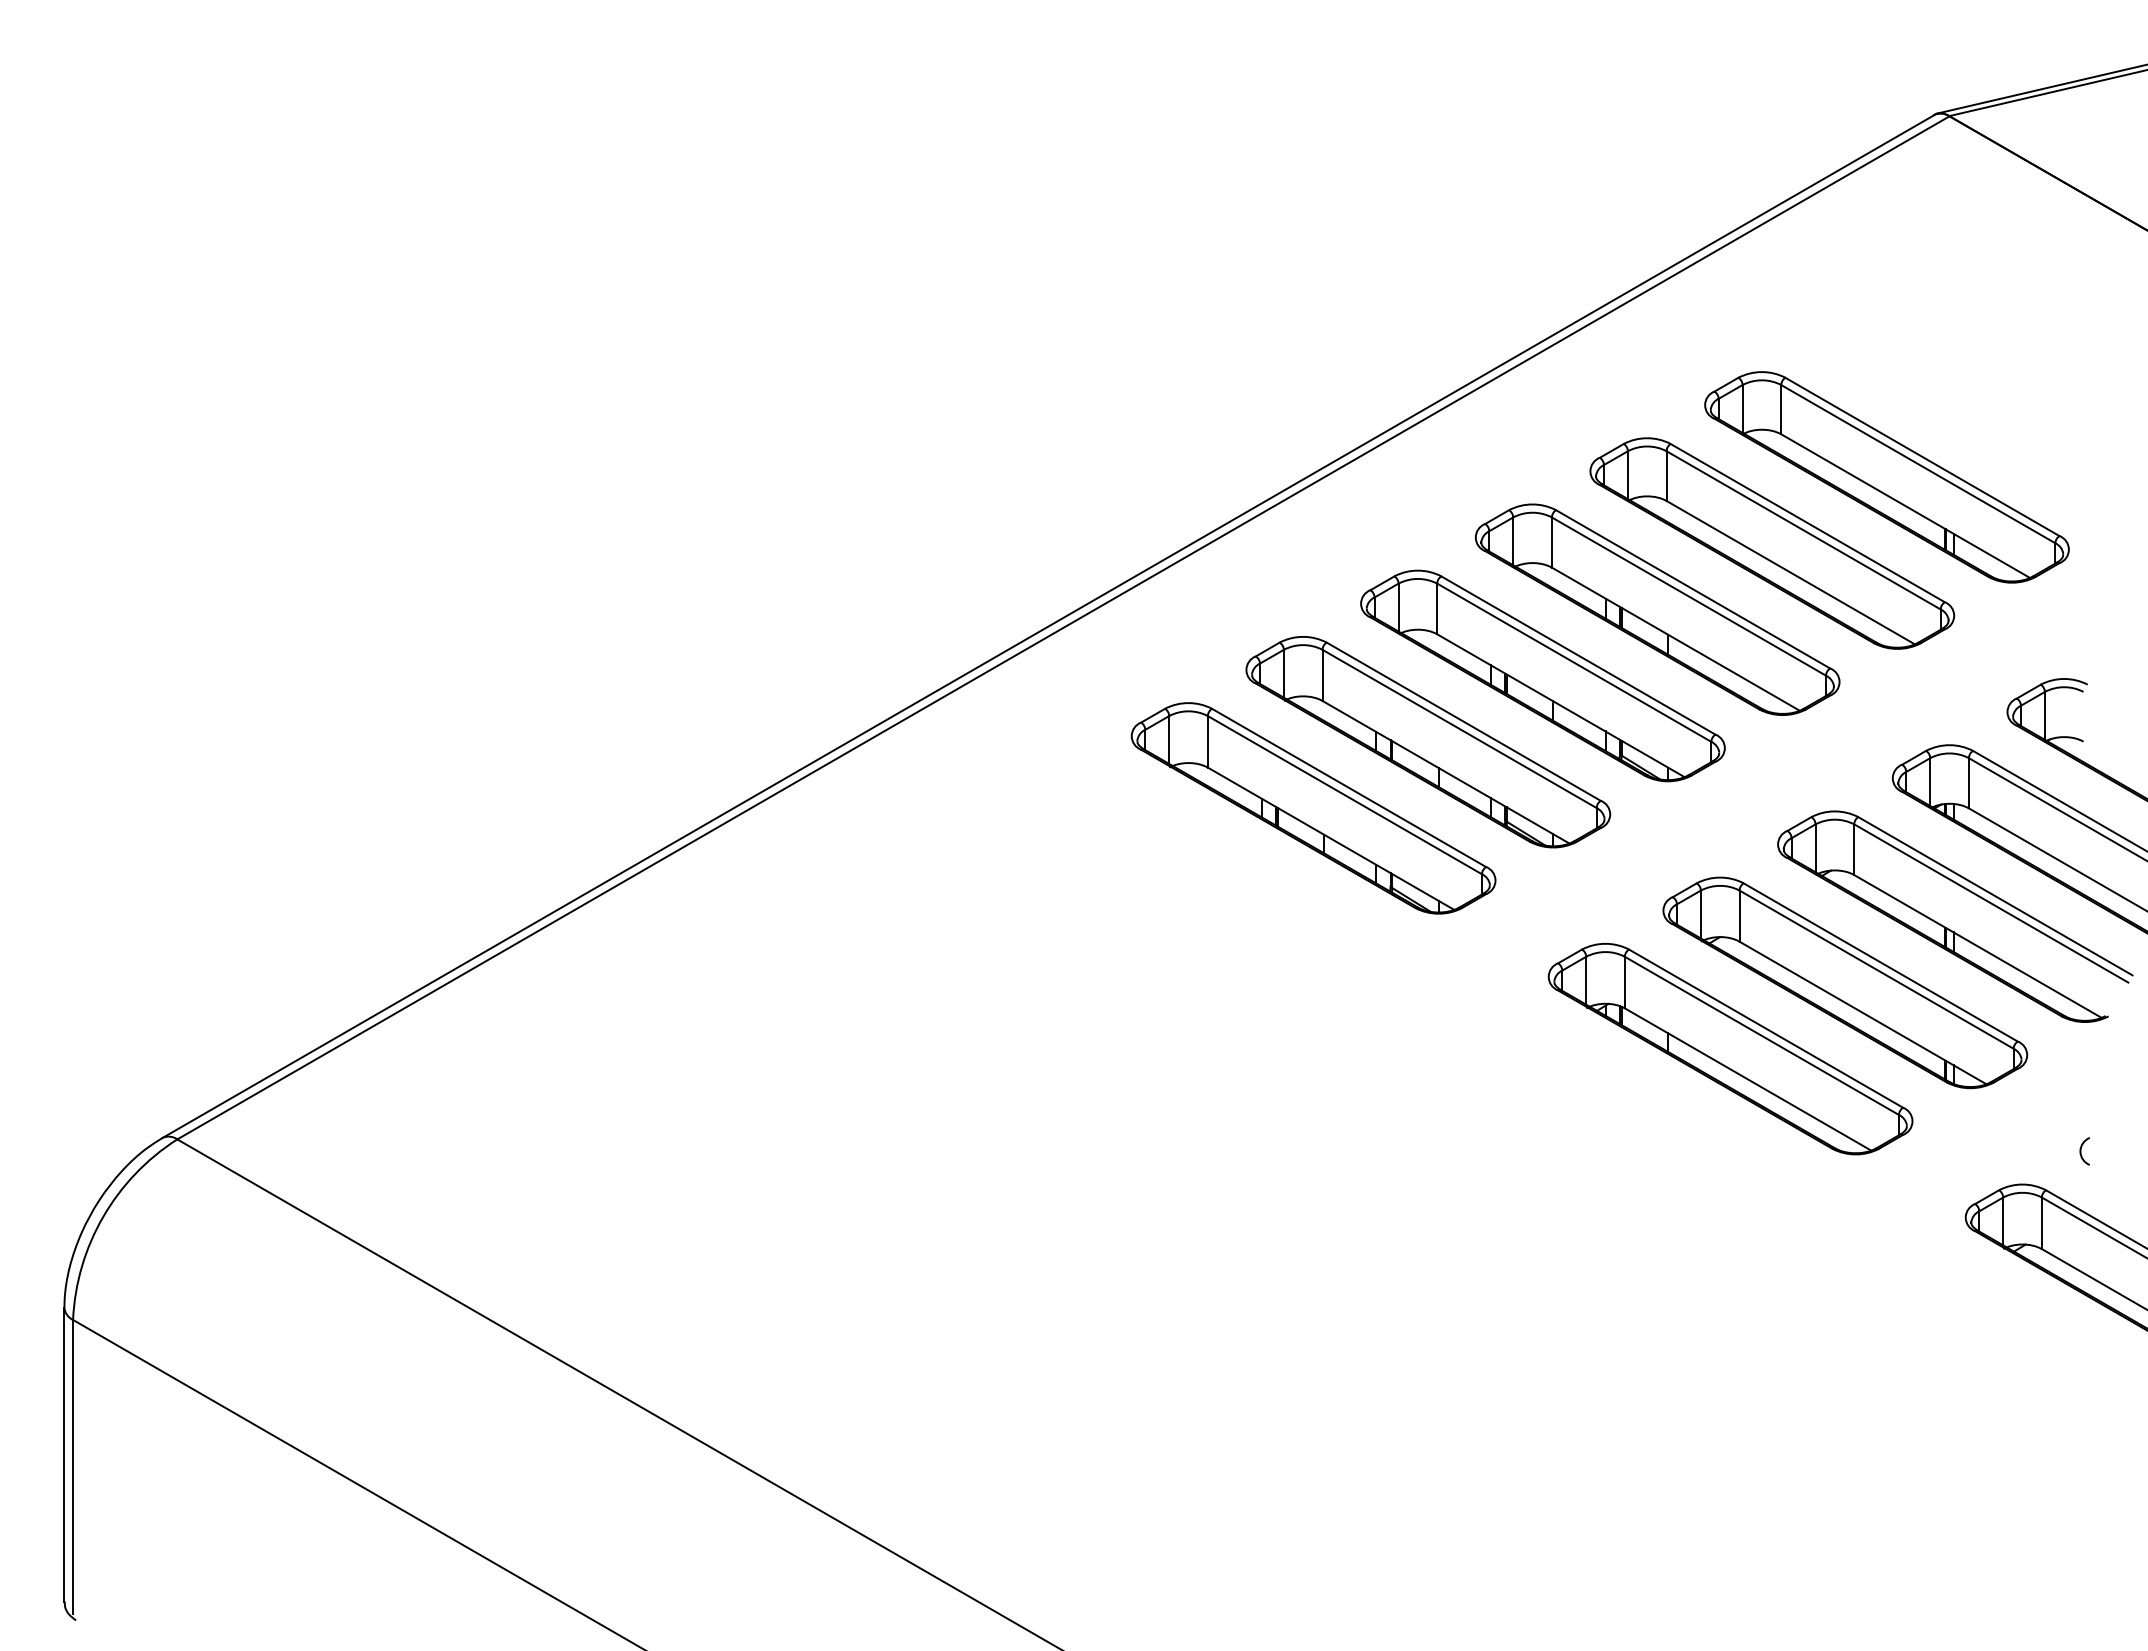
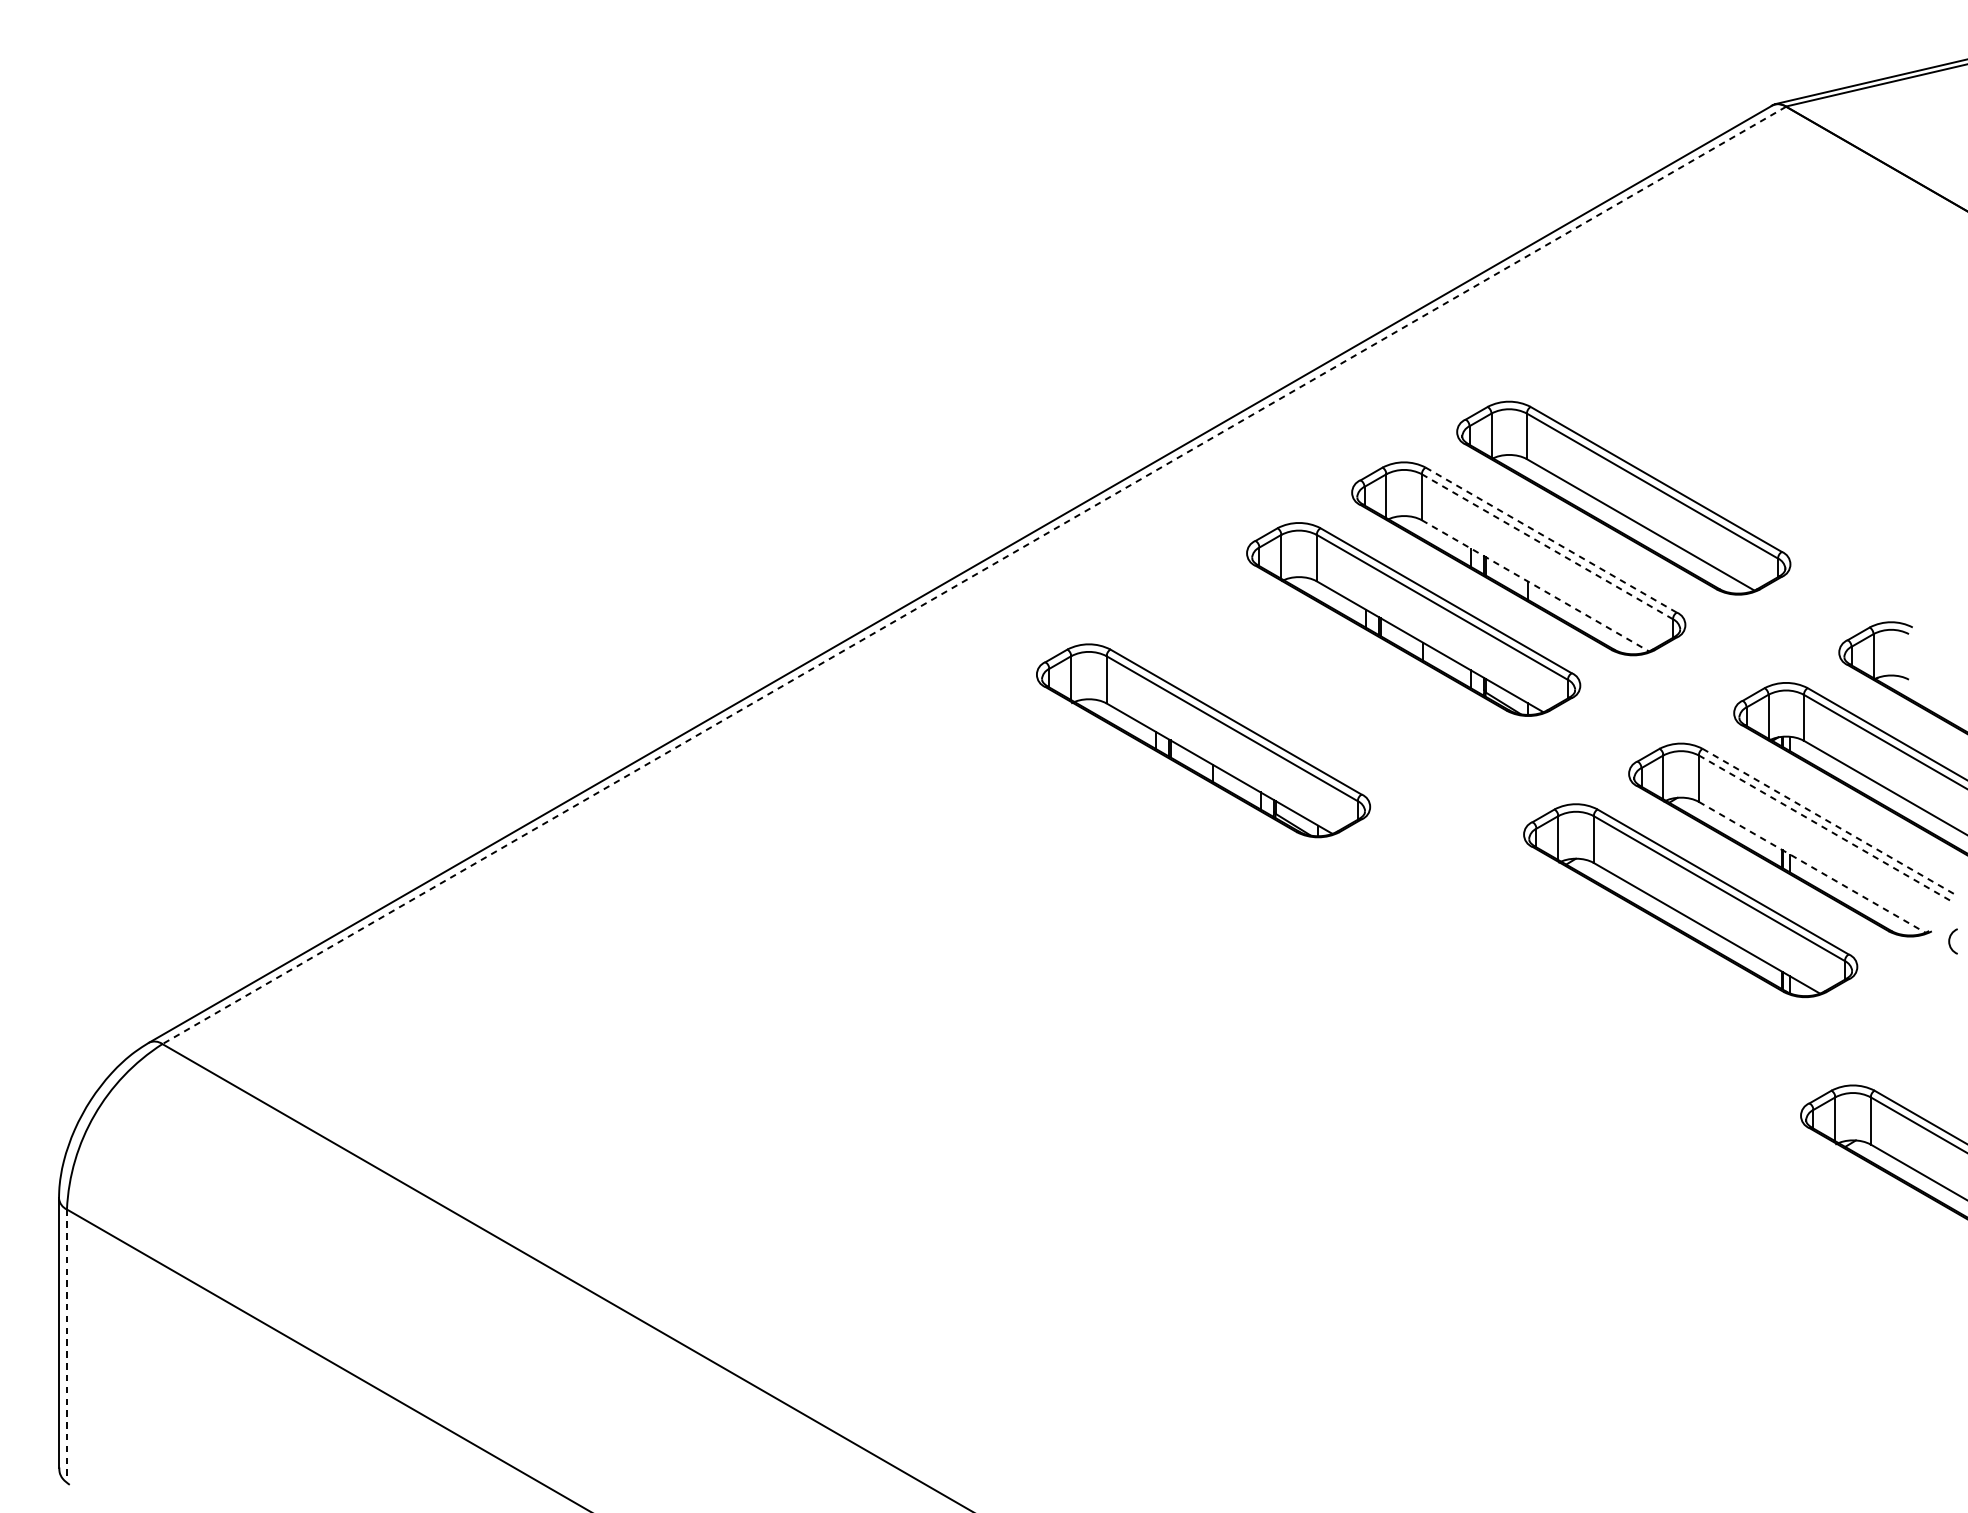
part: (1886, 477) -> (1728, 437), removed
line: (1693, 589) -> (1551, 540), solid -> dashed
line: (1688, 596) -> (1547, 546), solid -> dashed
line: (1063, 628) -> (974, 576), solid -> dashed
line: (1676, 639) -> (1536, 586), solid -> dashed
part: (1428, 742) -> (1308, 680), removed
line: (1995, 896) -> (1828, 821), solid -> dashed
line: (1990, 903) -> (1823, 827), solid -> dashed
line: (1977, 946) -> (1811, 867), solid -> dashed
part: (1730, 1049) -> (1585, 961), removed
arc: (2081, 1151) -> (1950, 941), moved
line: (73, 1466) -> (67, 1343), solid -> dashed

